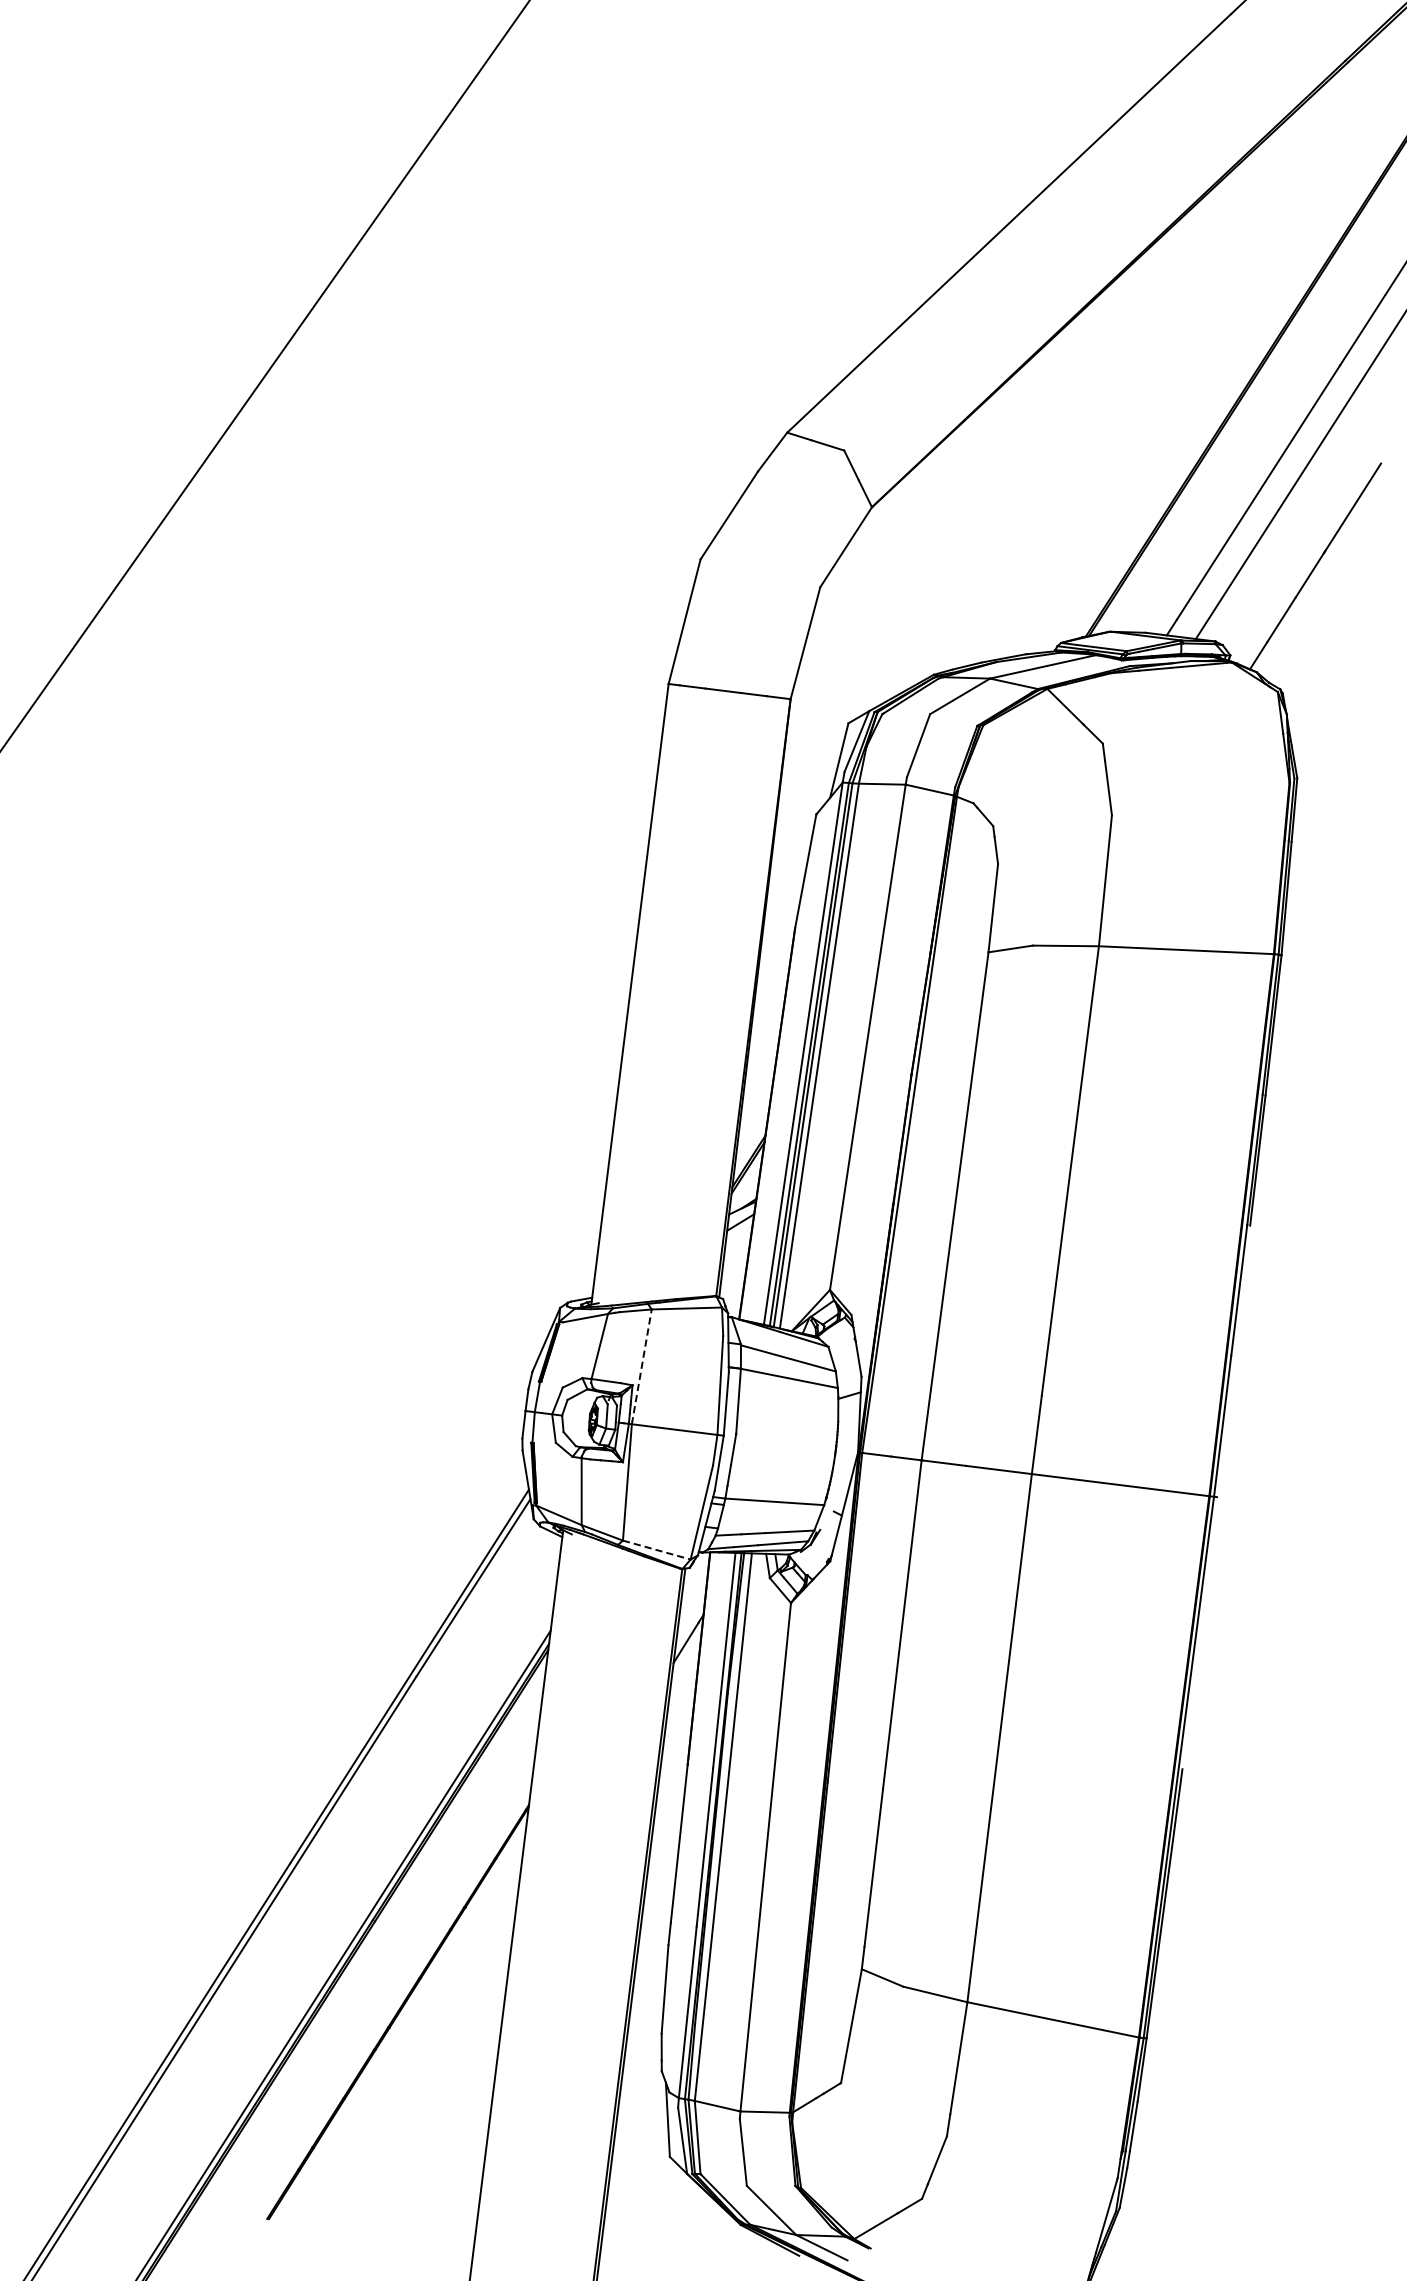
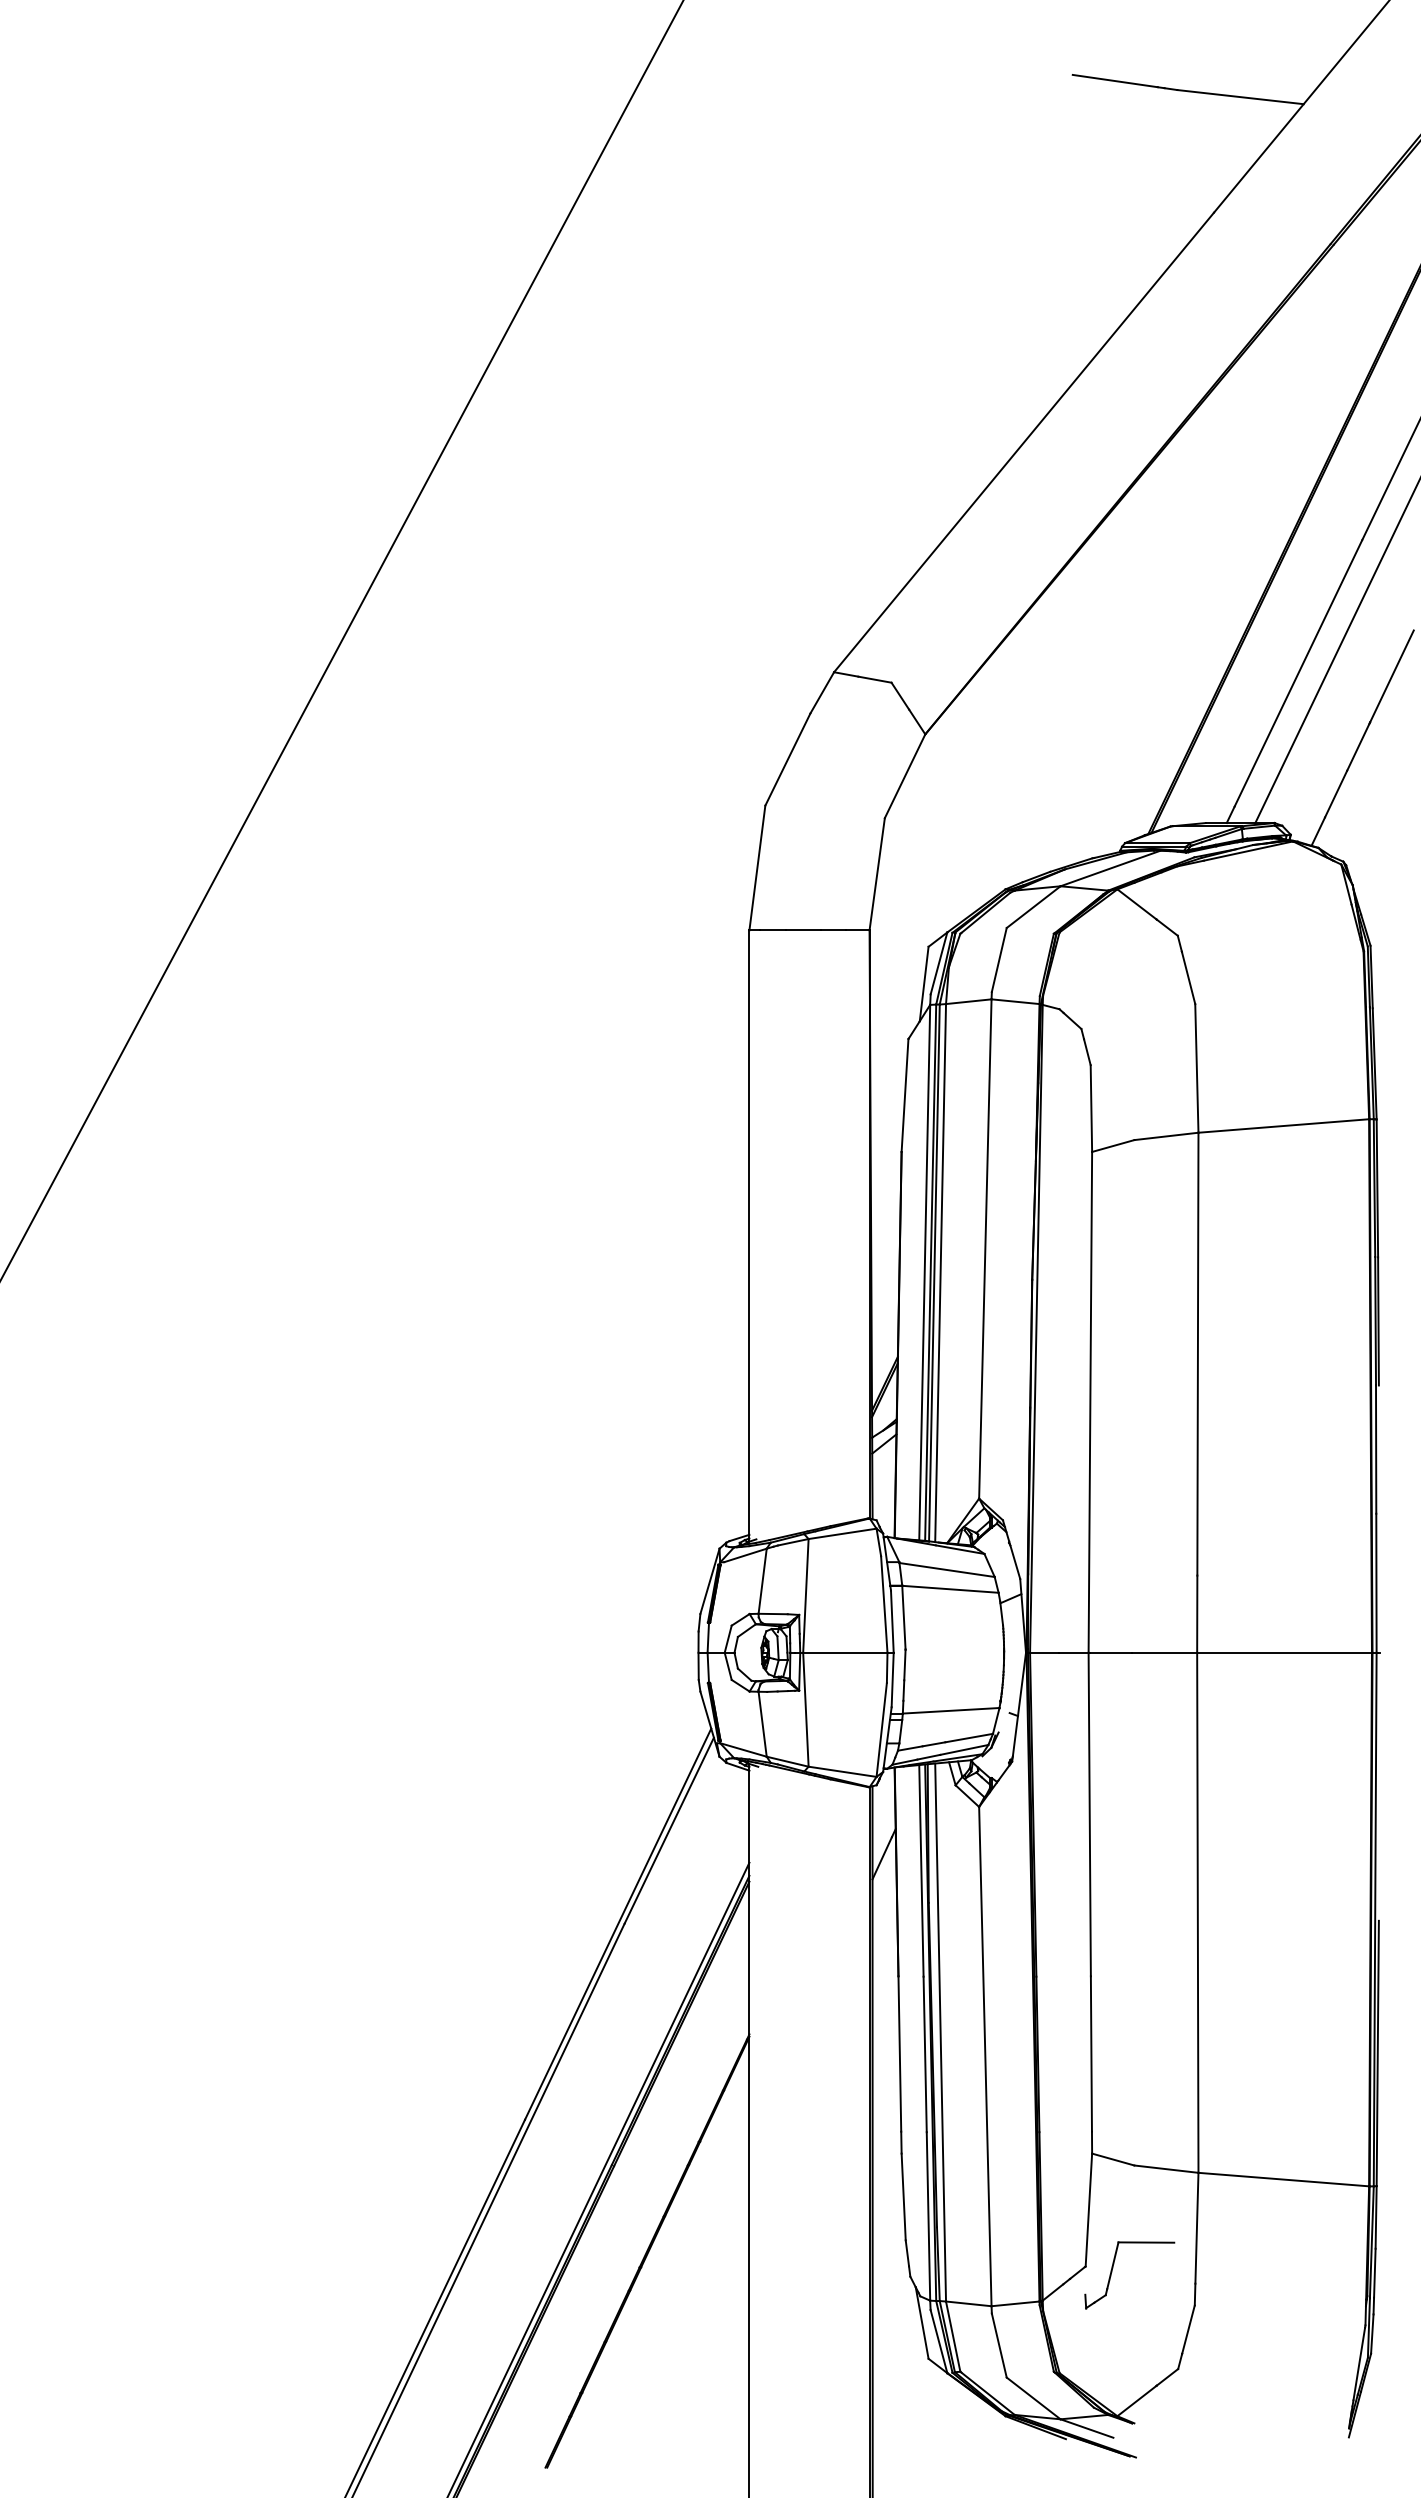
line: (641, 1366) -> (805, 1595), dashed -> solid
line: (657, 1549) -> (843, 1771), dashed -> solid
part: (867, 2092) -> (1112, 2272), added

